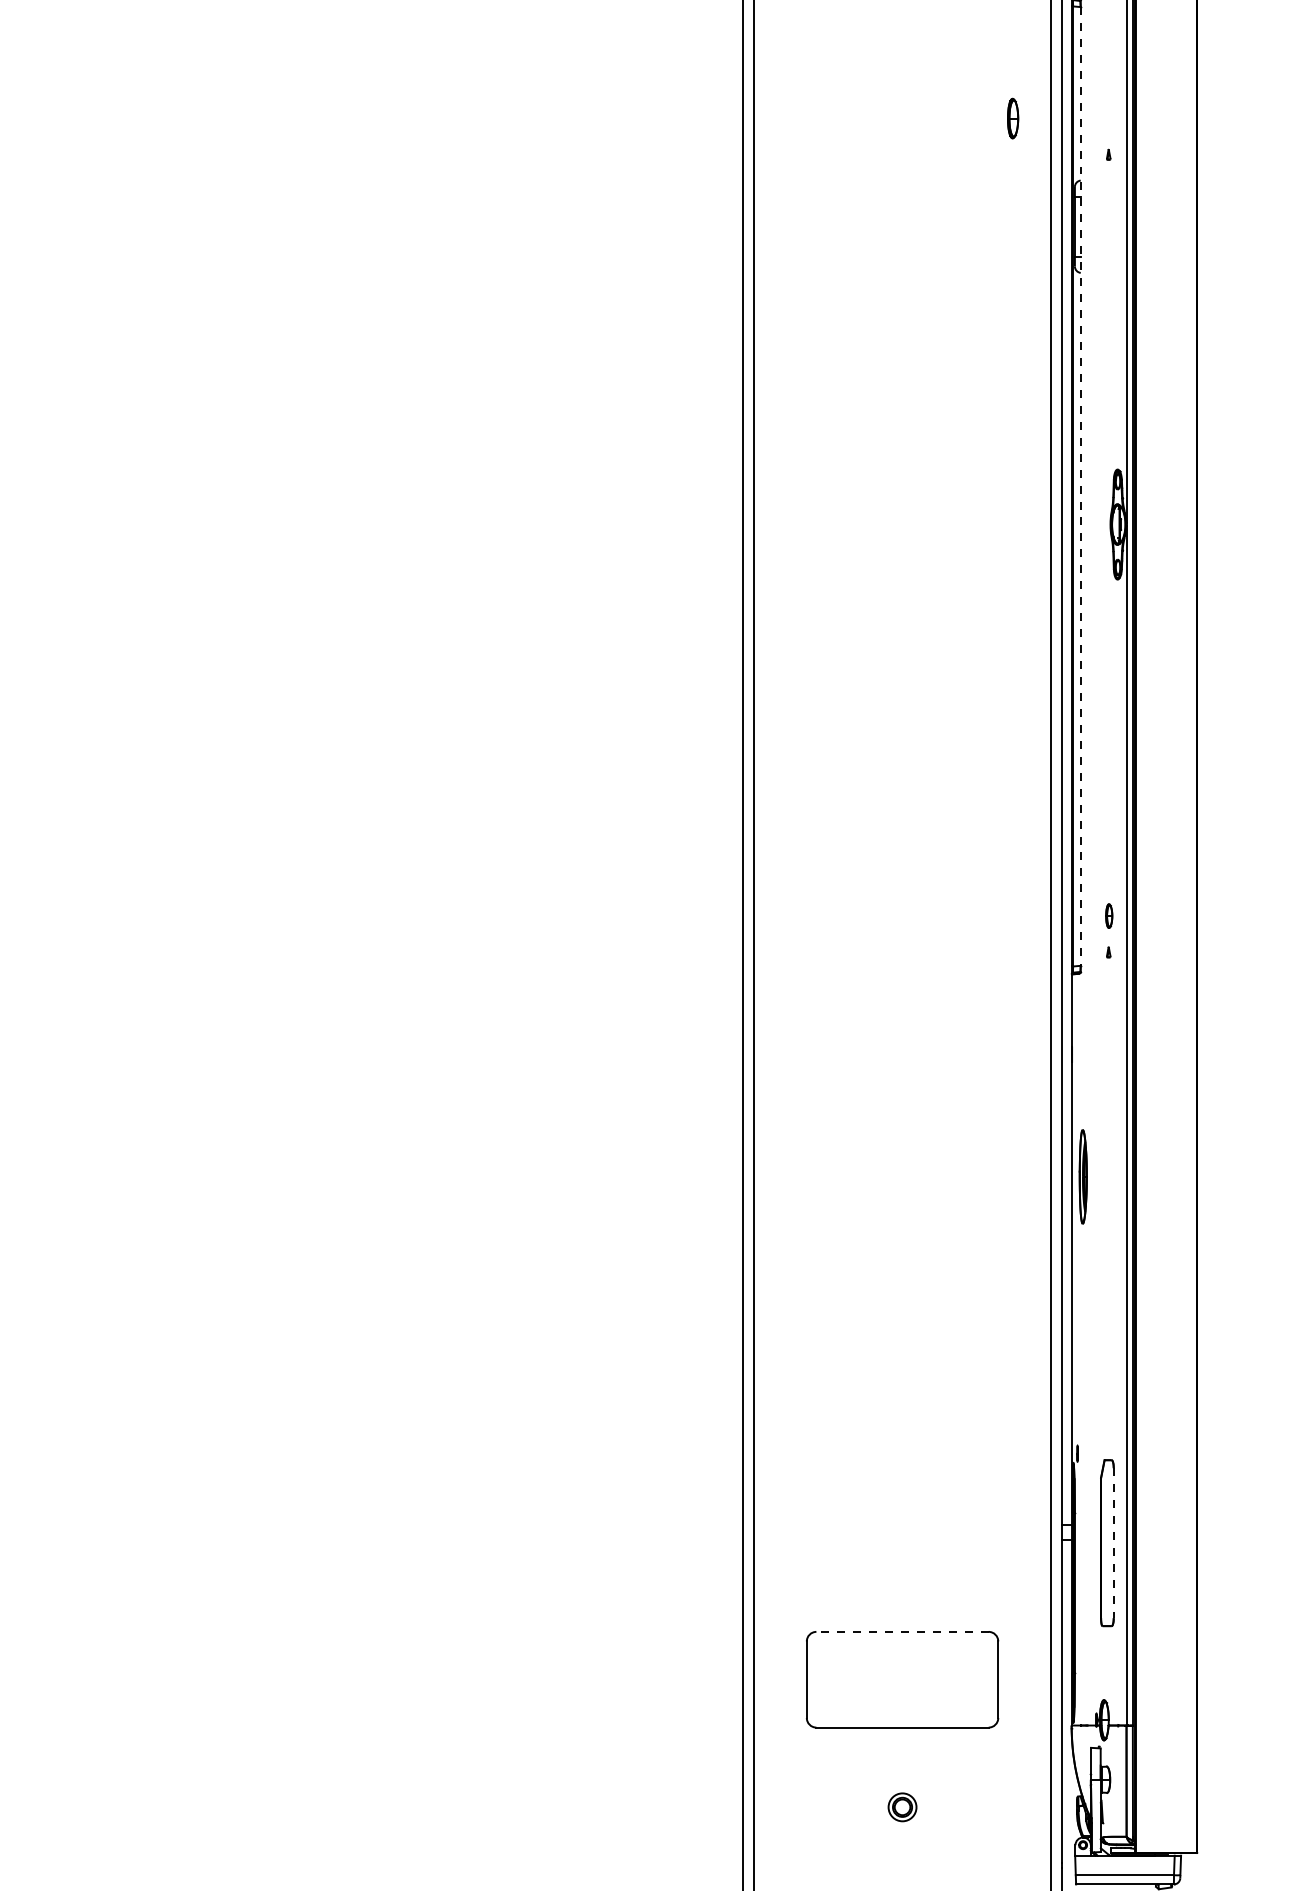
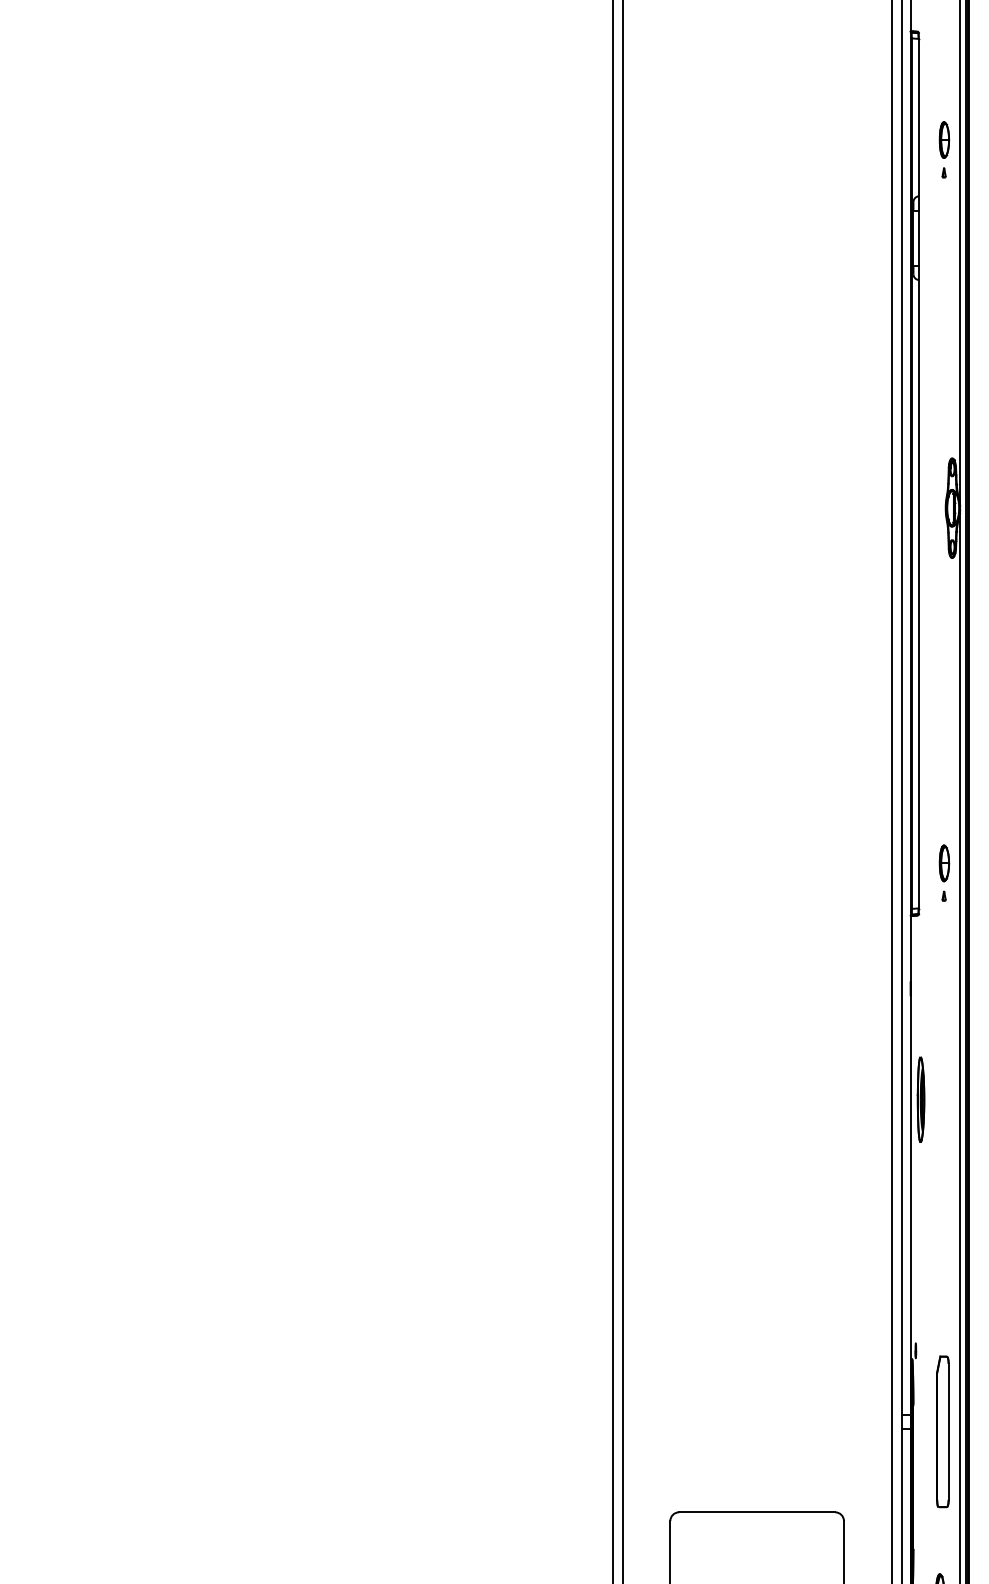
part: (1013, 118) -> (944, 140), moved
line: (1080, 486) -> (918, 473), dashed -> solid
part: (1109, 915) -> (944, 862), size x1.67
line: (1113, 1543) -> (948, 1432), dashed -> solid
line: (902, 1631) -> (757, 1511), dashed -> solid

